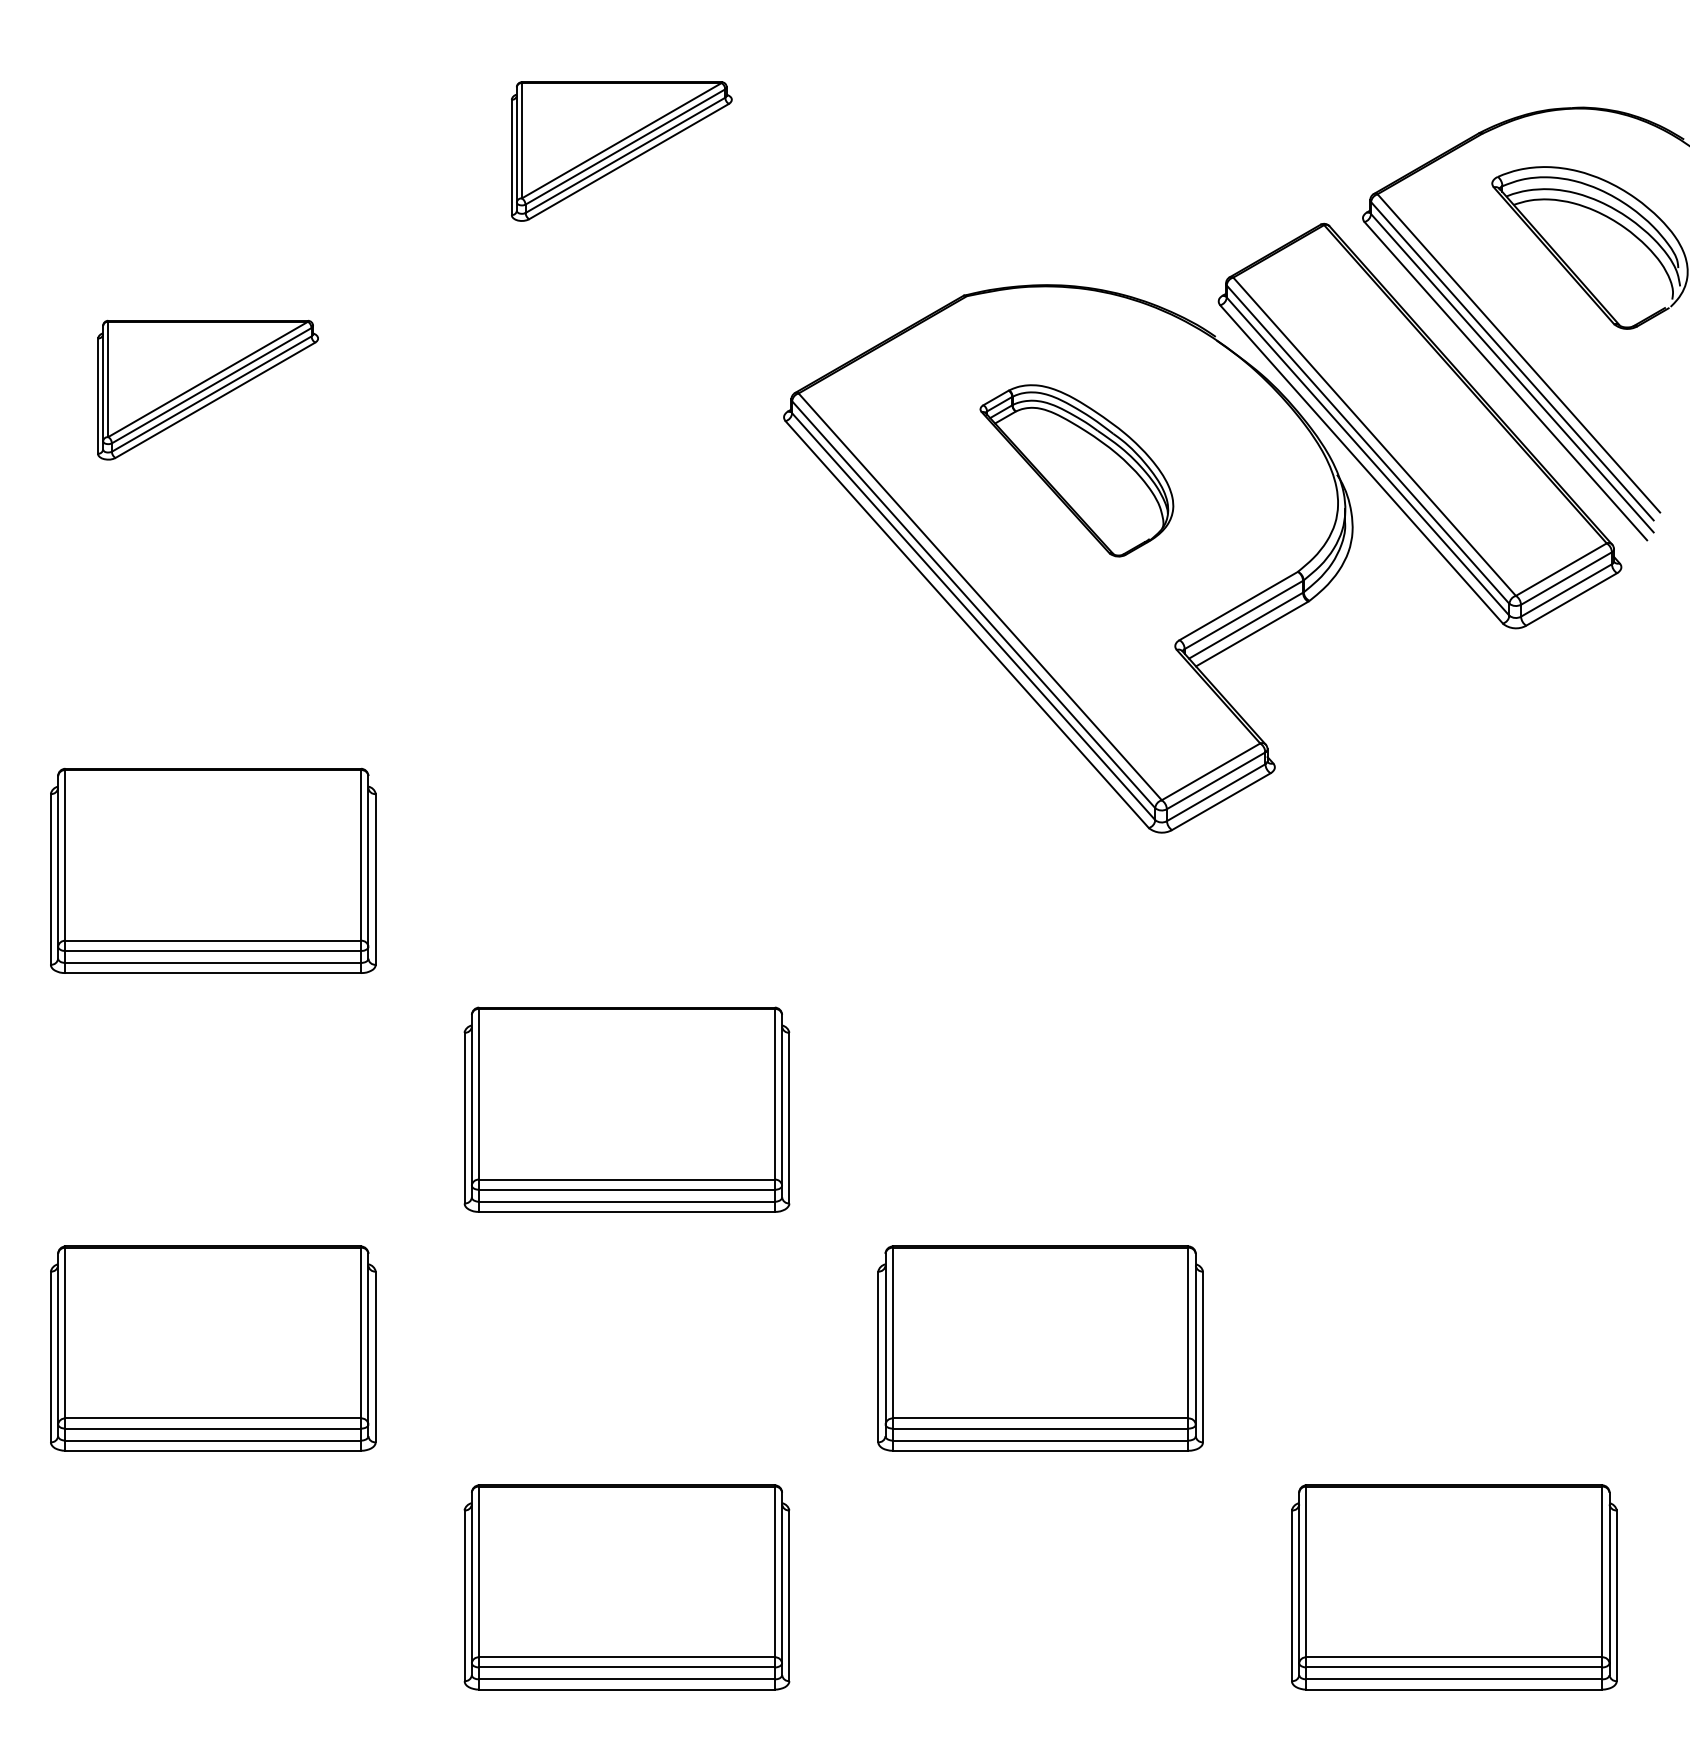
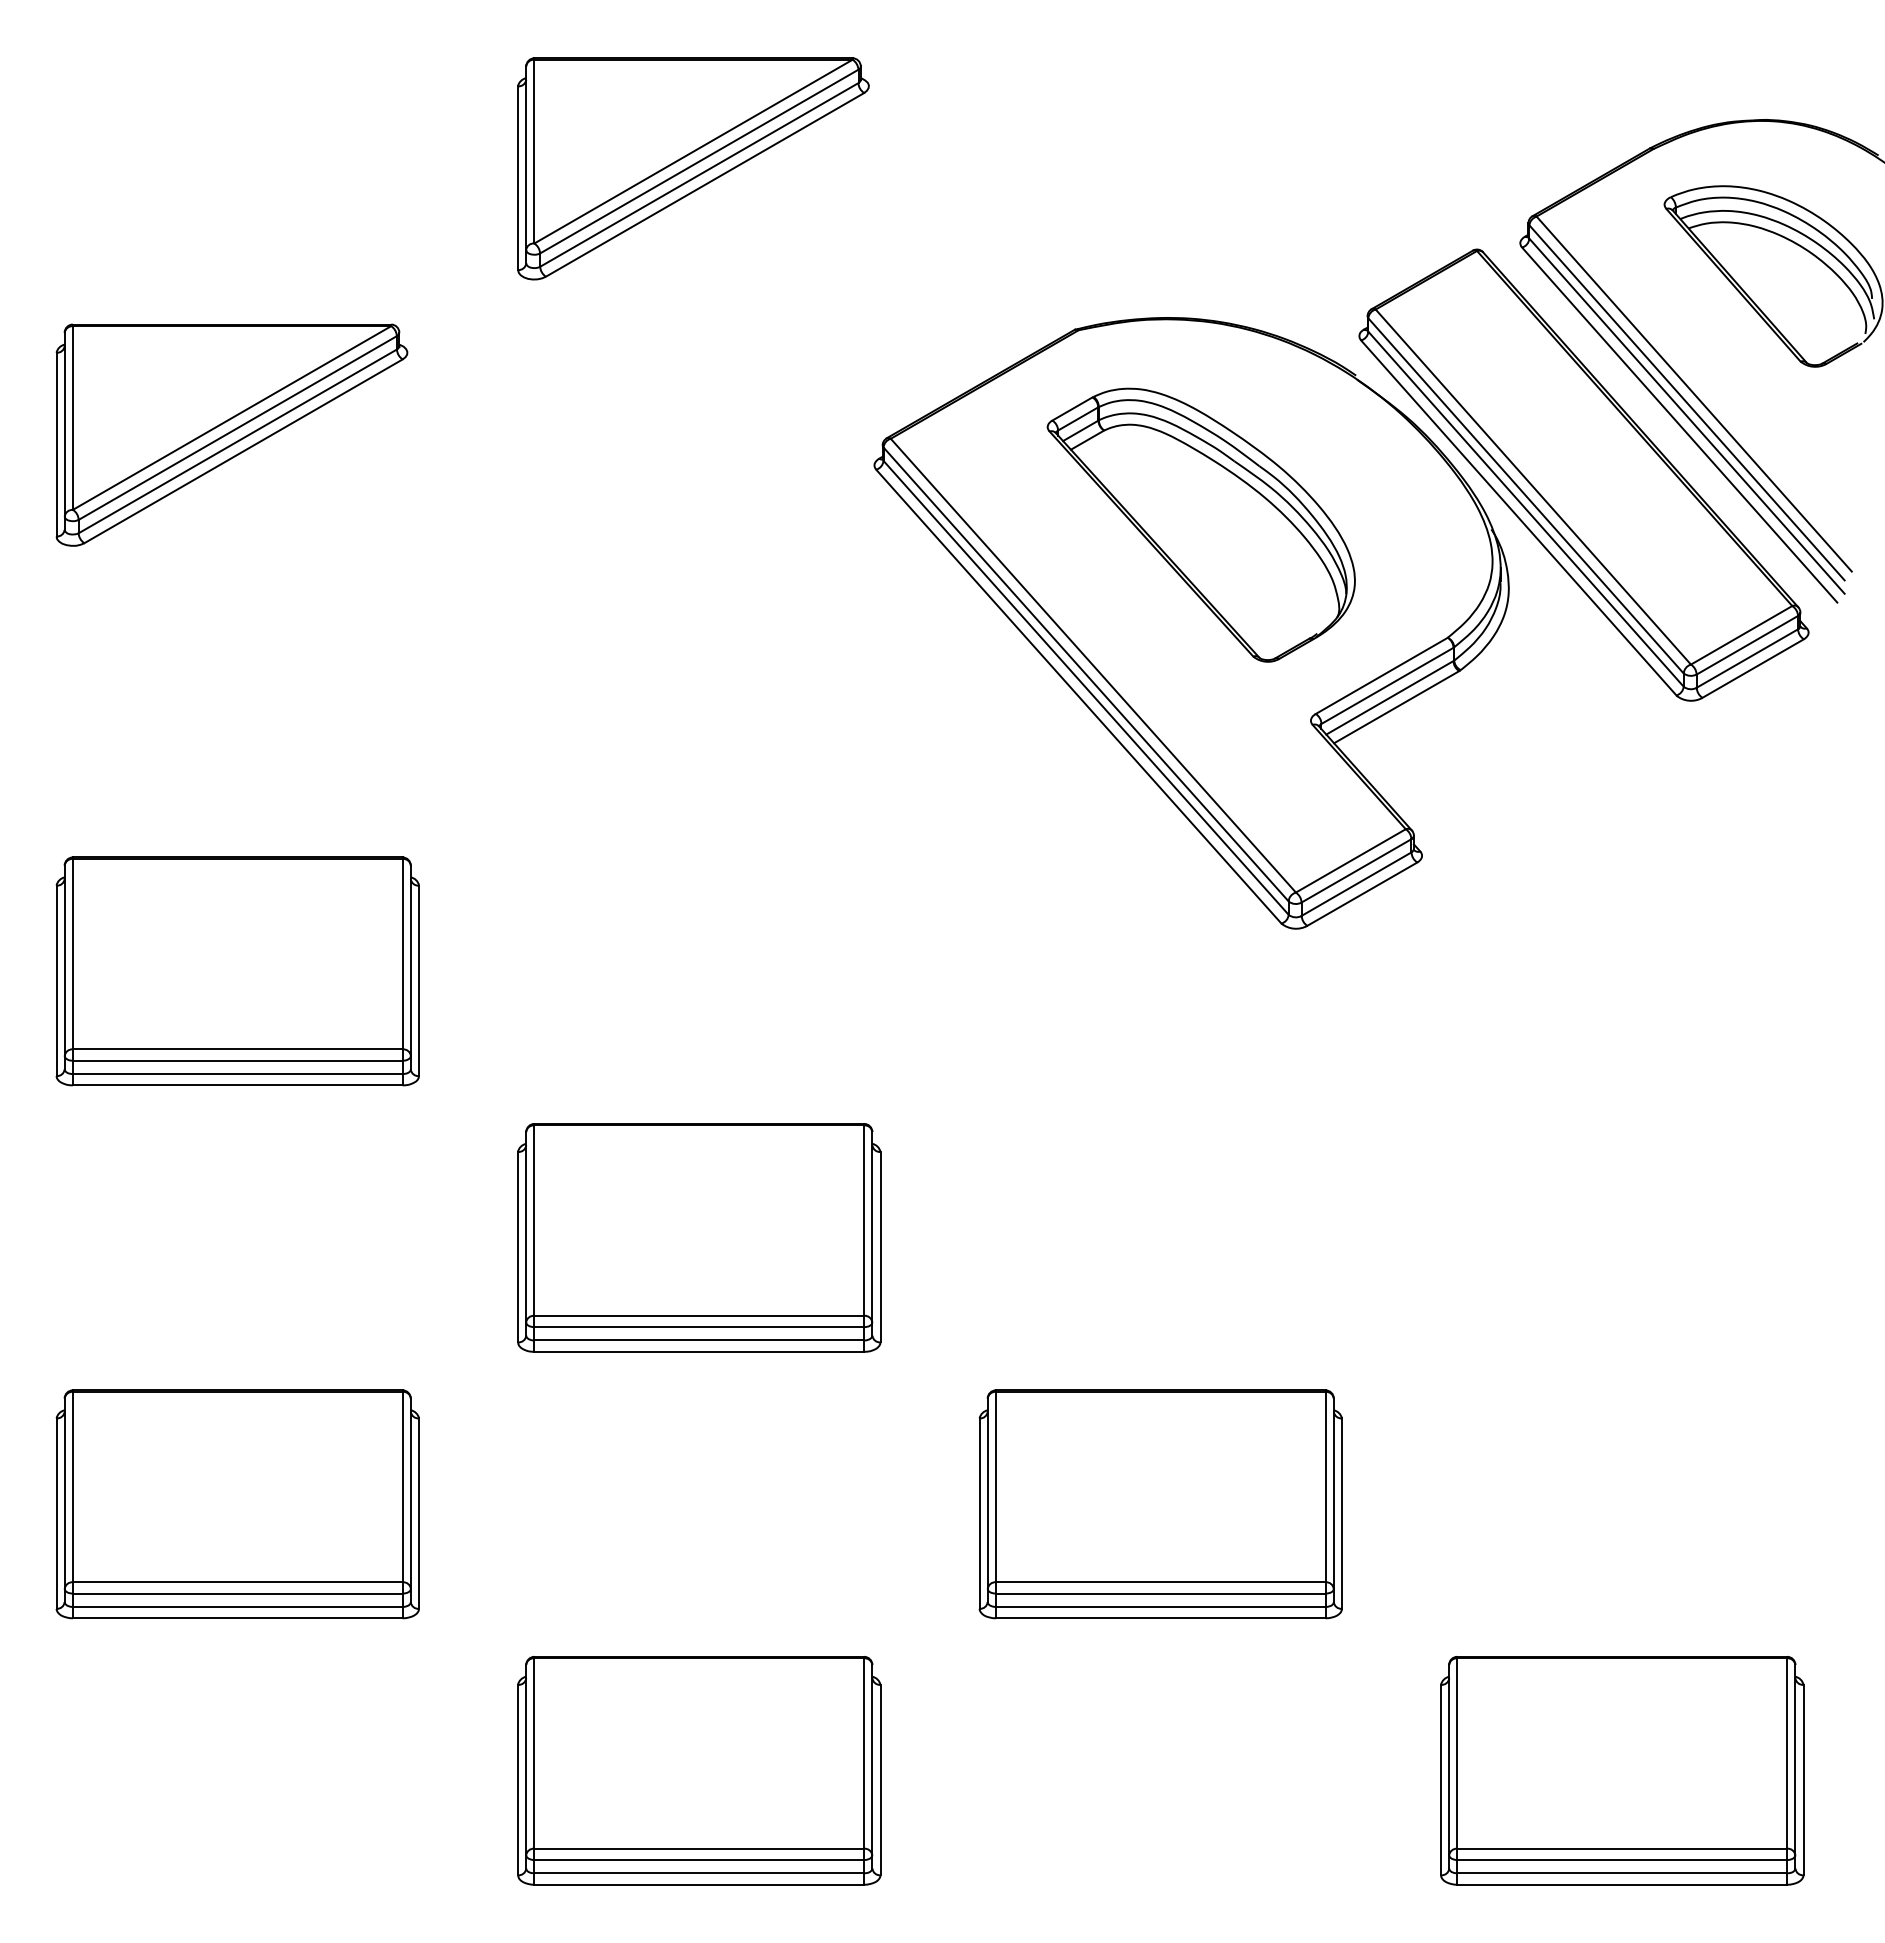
part: (621, 151) -> (693, 168), size x1.43
part: (207, 389) -> (231, 434), size x1.43
part: (1076, 470) -> (1200, 524), size x1.43

